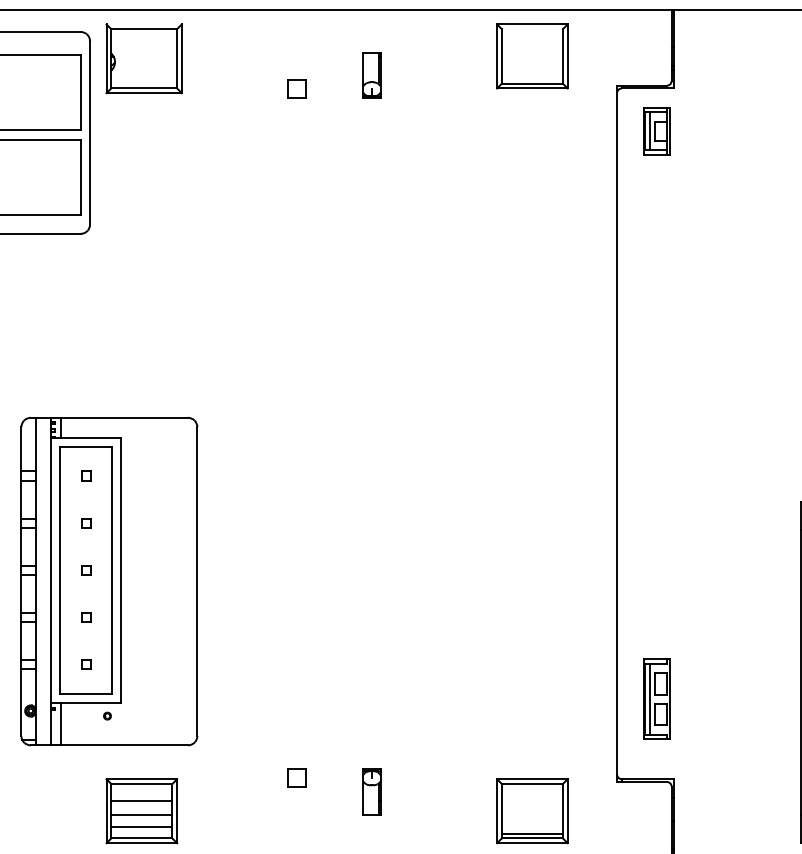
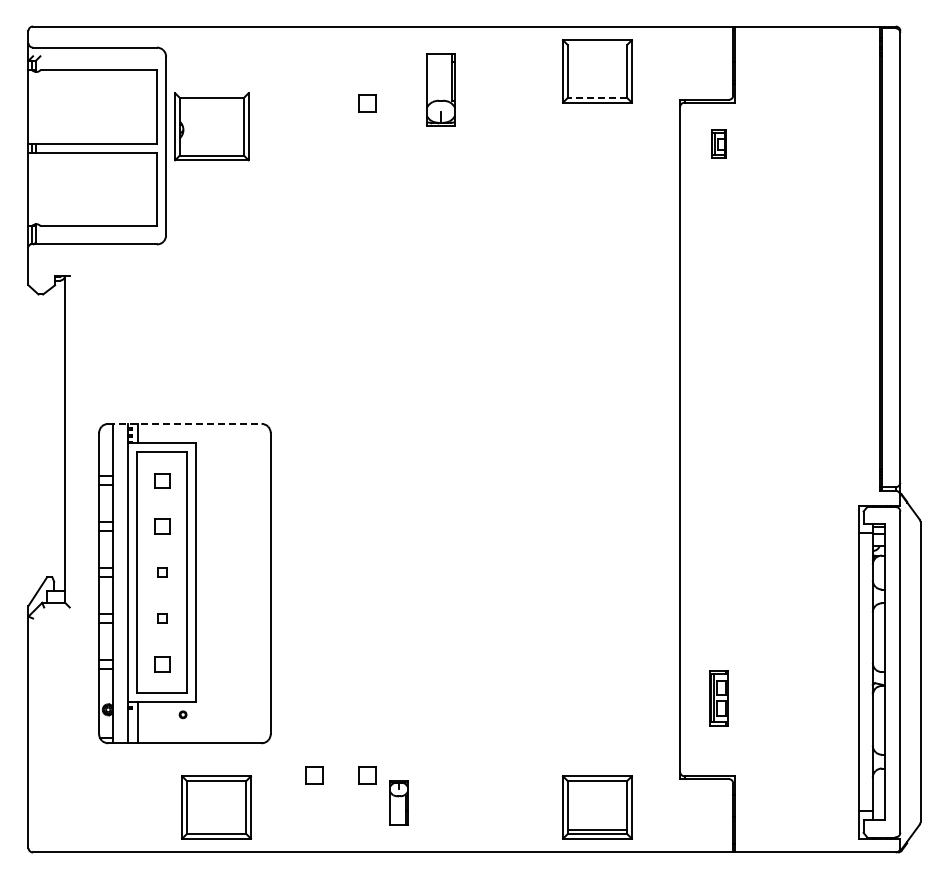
part: (143, 58) -> (211, 126), moved
part: (371, 74) -> (440, 89), size x1.6
line: (532, 84) -> (597, 98), solid -> dashed
part: (656, 130) -> (718, 143), size x0.6
line: (108, 417) -> (184, 423), solid -> dashed
part: (86, 475) -> (162, 480), size x1.6
part: (86, 523) -> (162, 526), size x1.6
part: (86, 664) -> (162, 664), size x1.6
part: (656, 698) -> (718, 697), size x0.7
part: (242, 778) -> (314, 775), added
part: (371, 791) -> (398, 802), moved
line: (141, 800) -> (216, 797), removed
line: (141, 815) -> (216, 811), removed
line: (141, 827) -> (216, 823), removed

